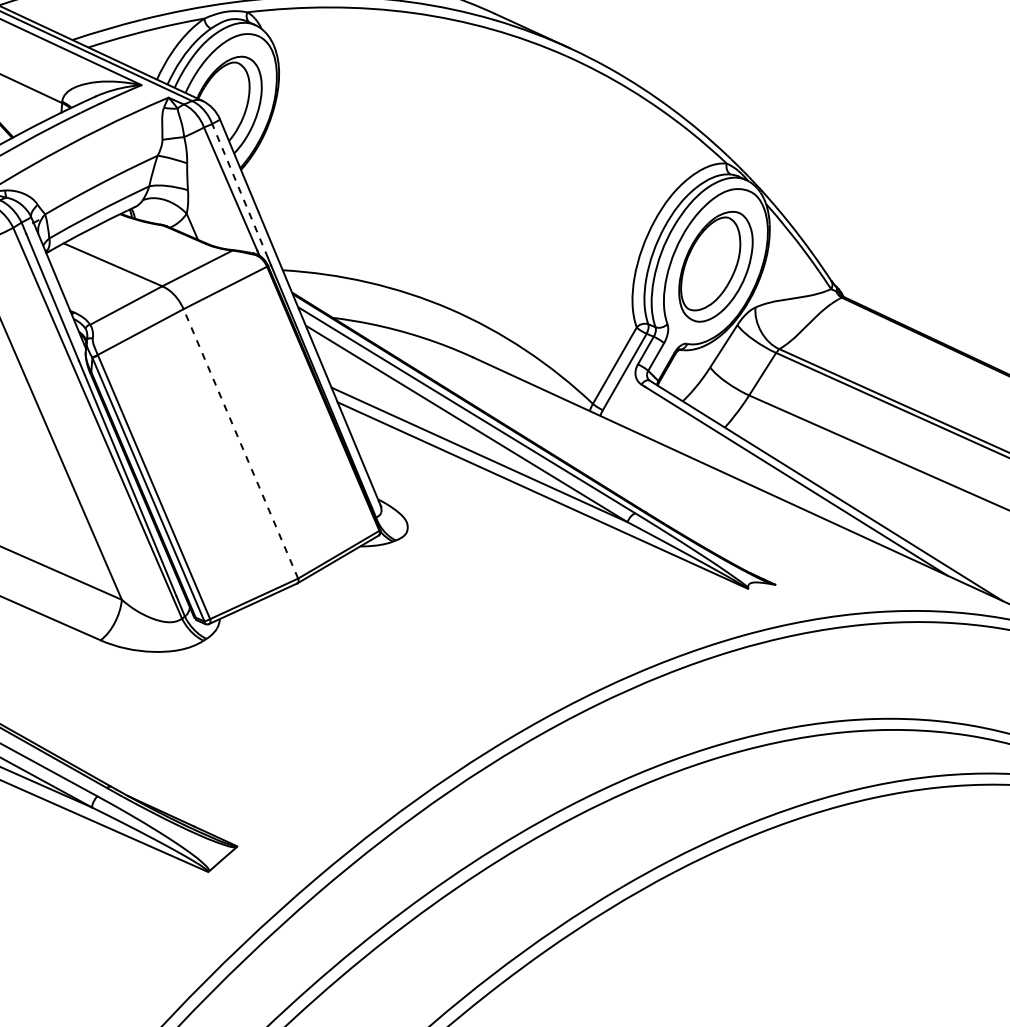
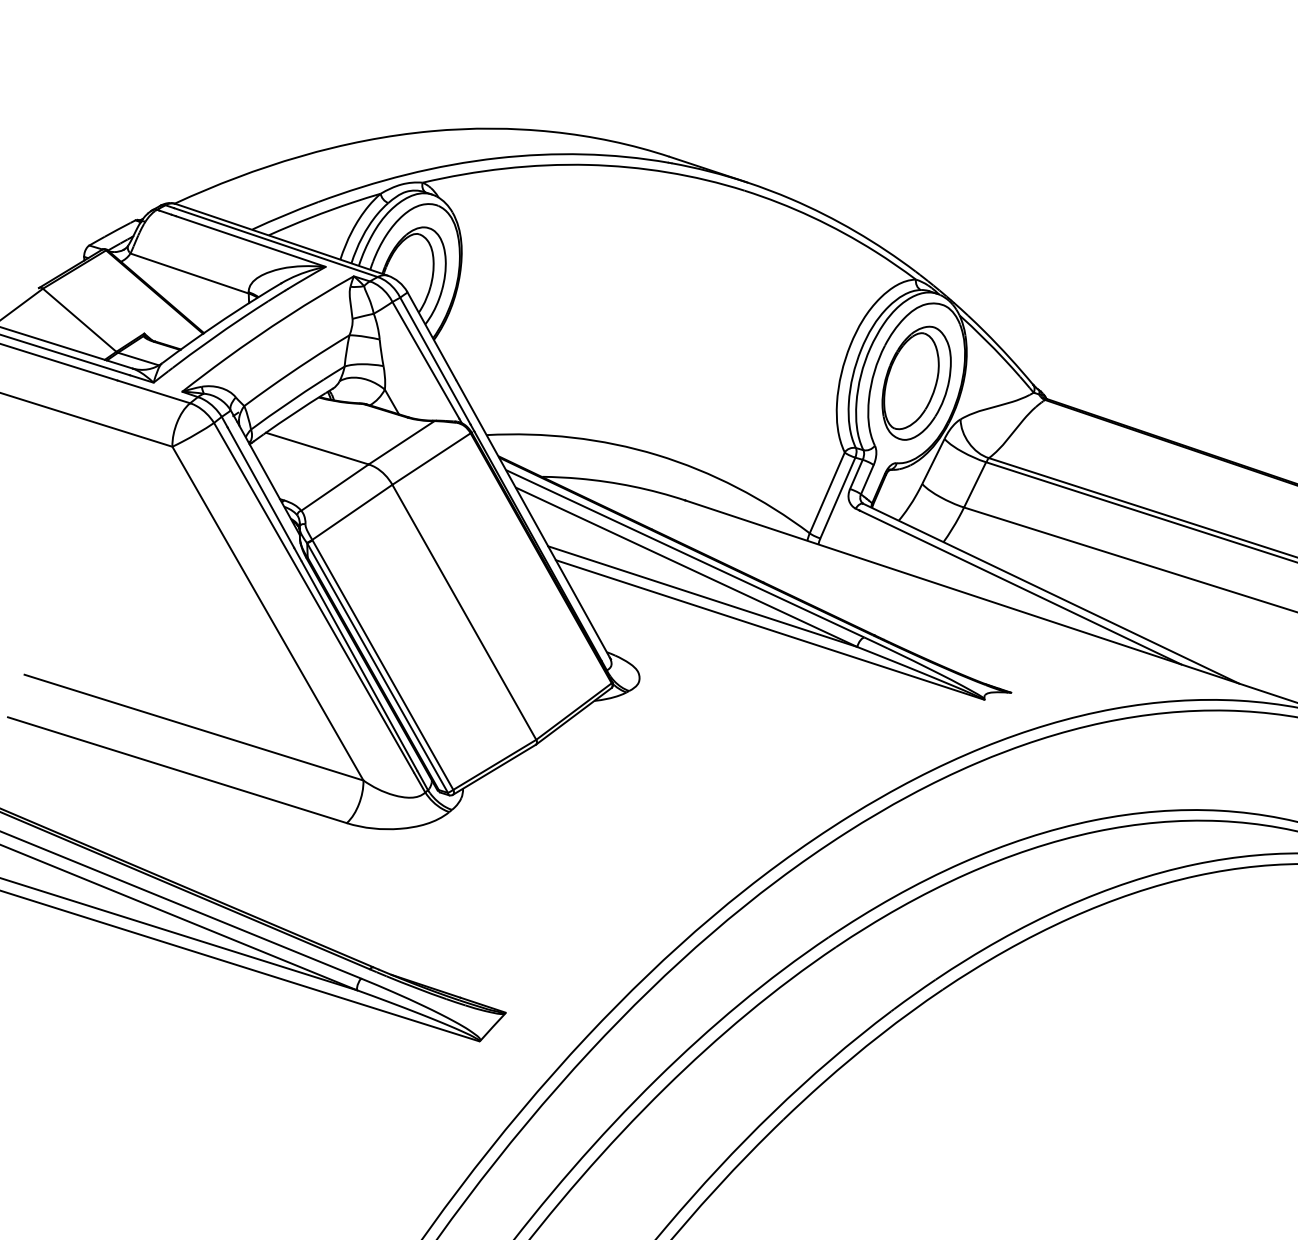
line: (240, 191) -> (435, 361), dashed -> solid
line: (241, 443) -> (464, 611), dashed -> solid

